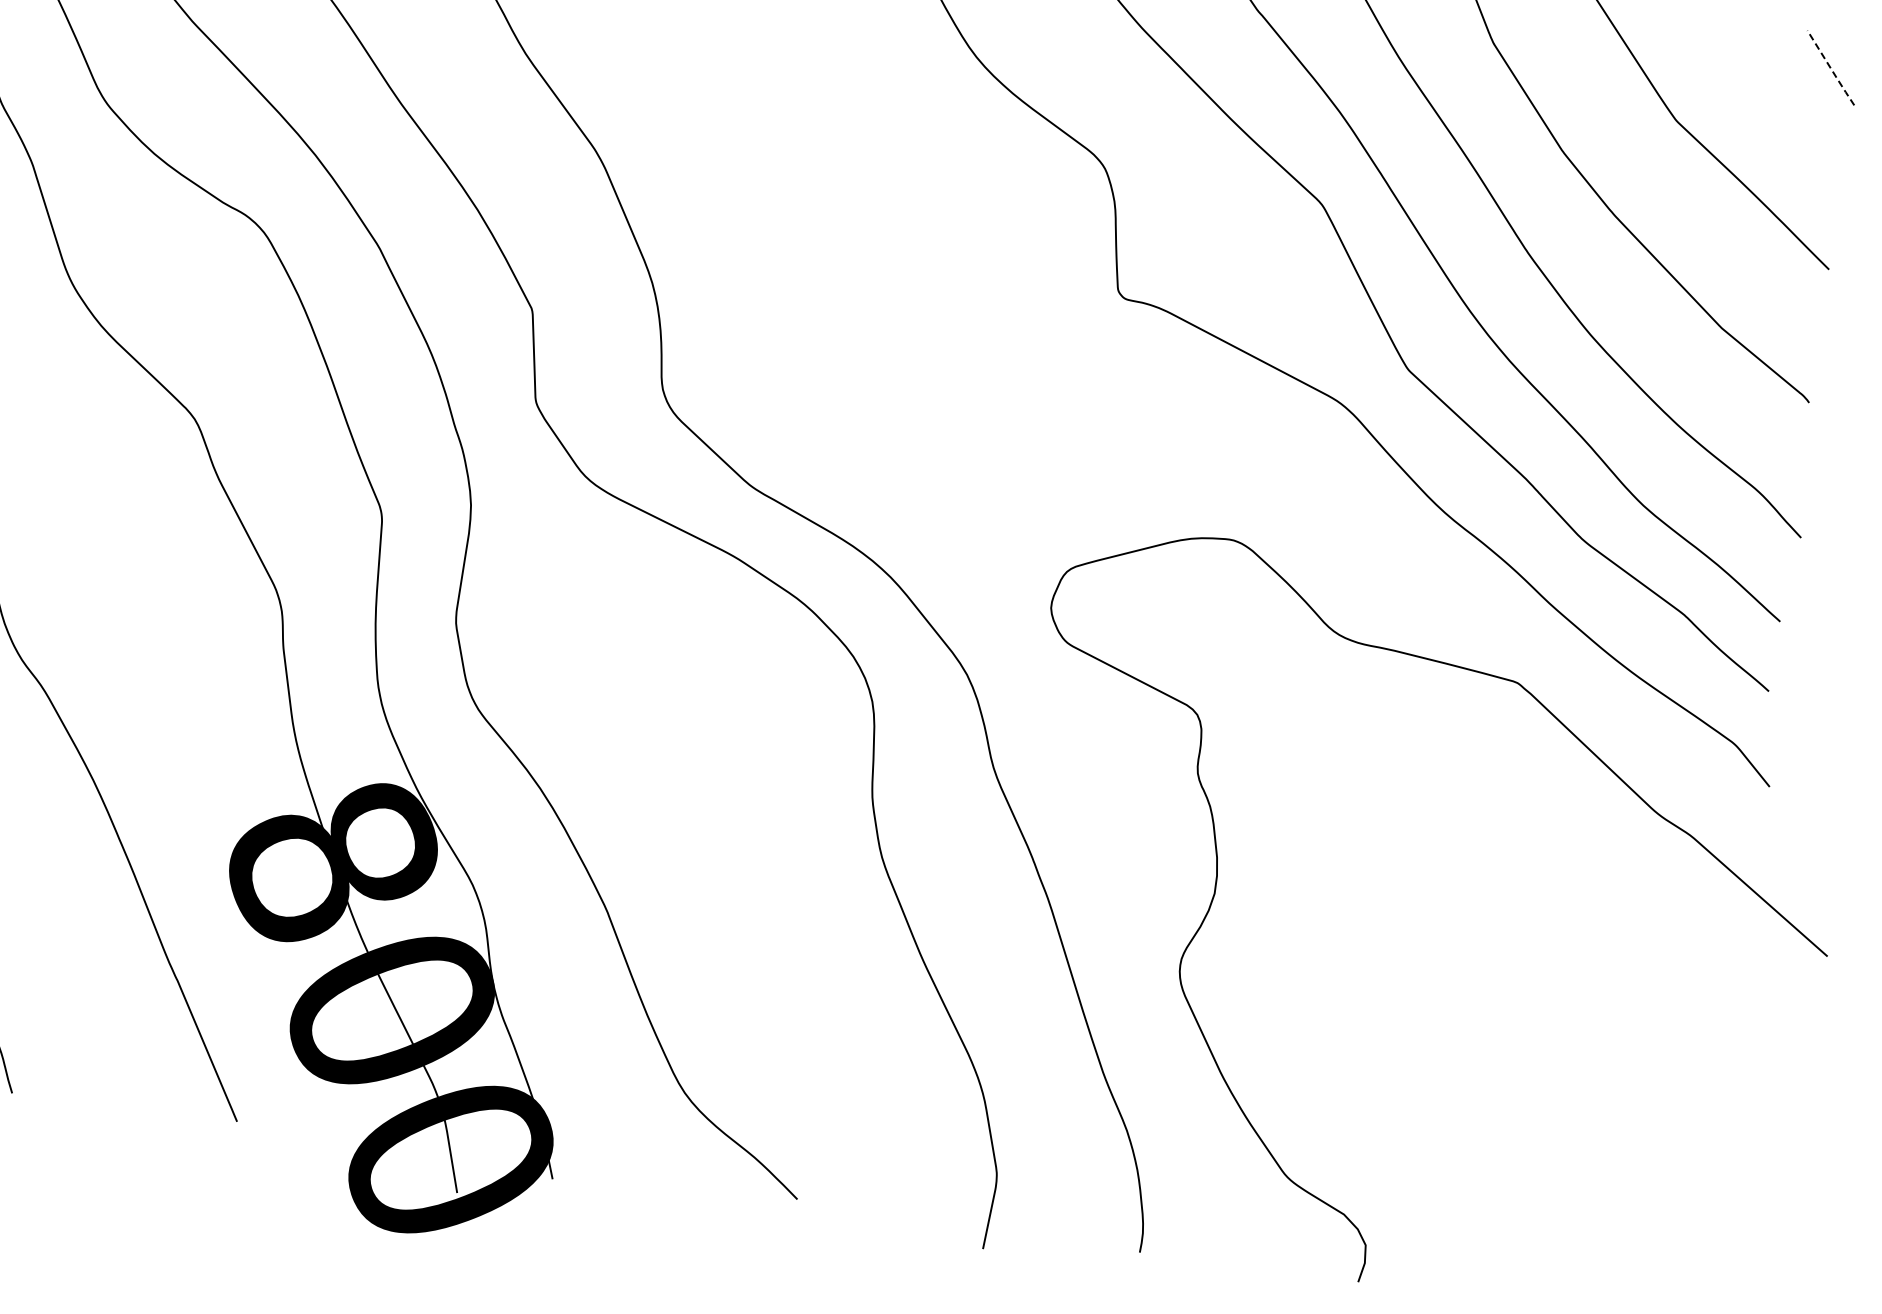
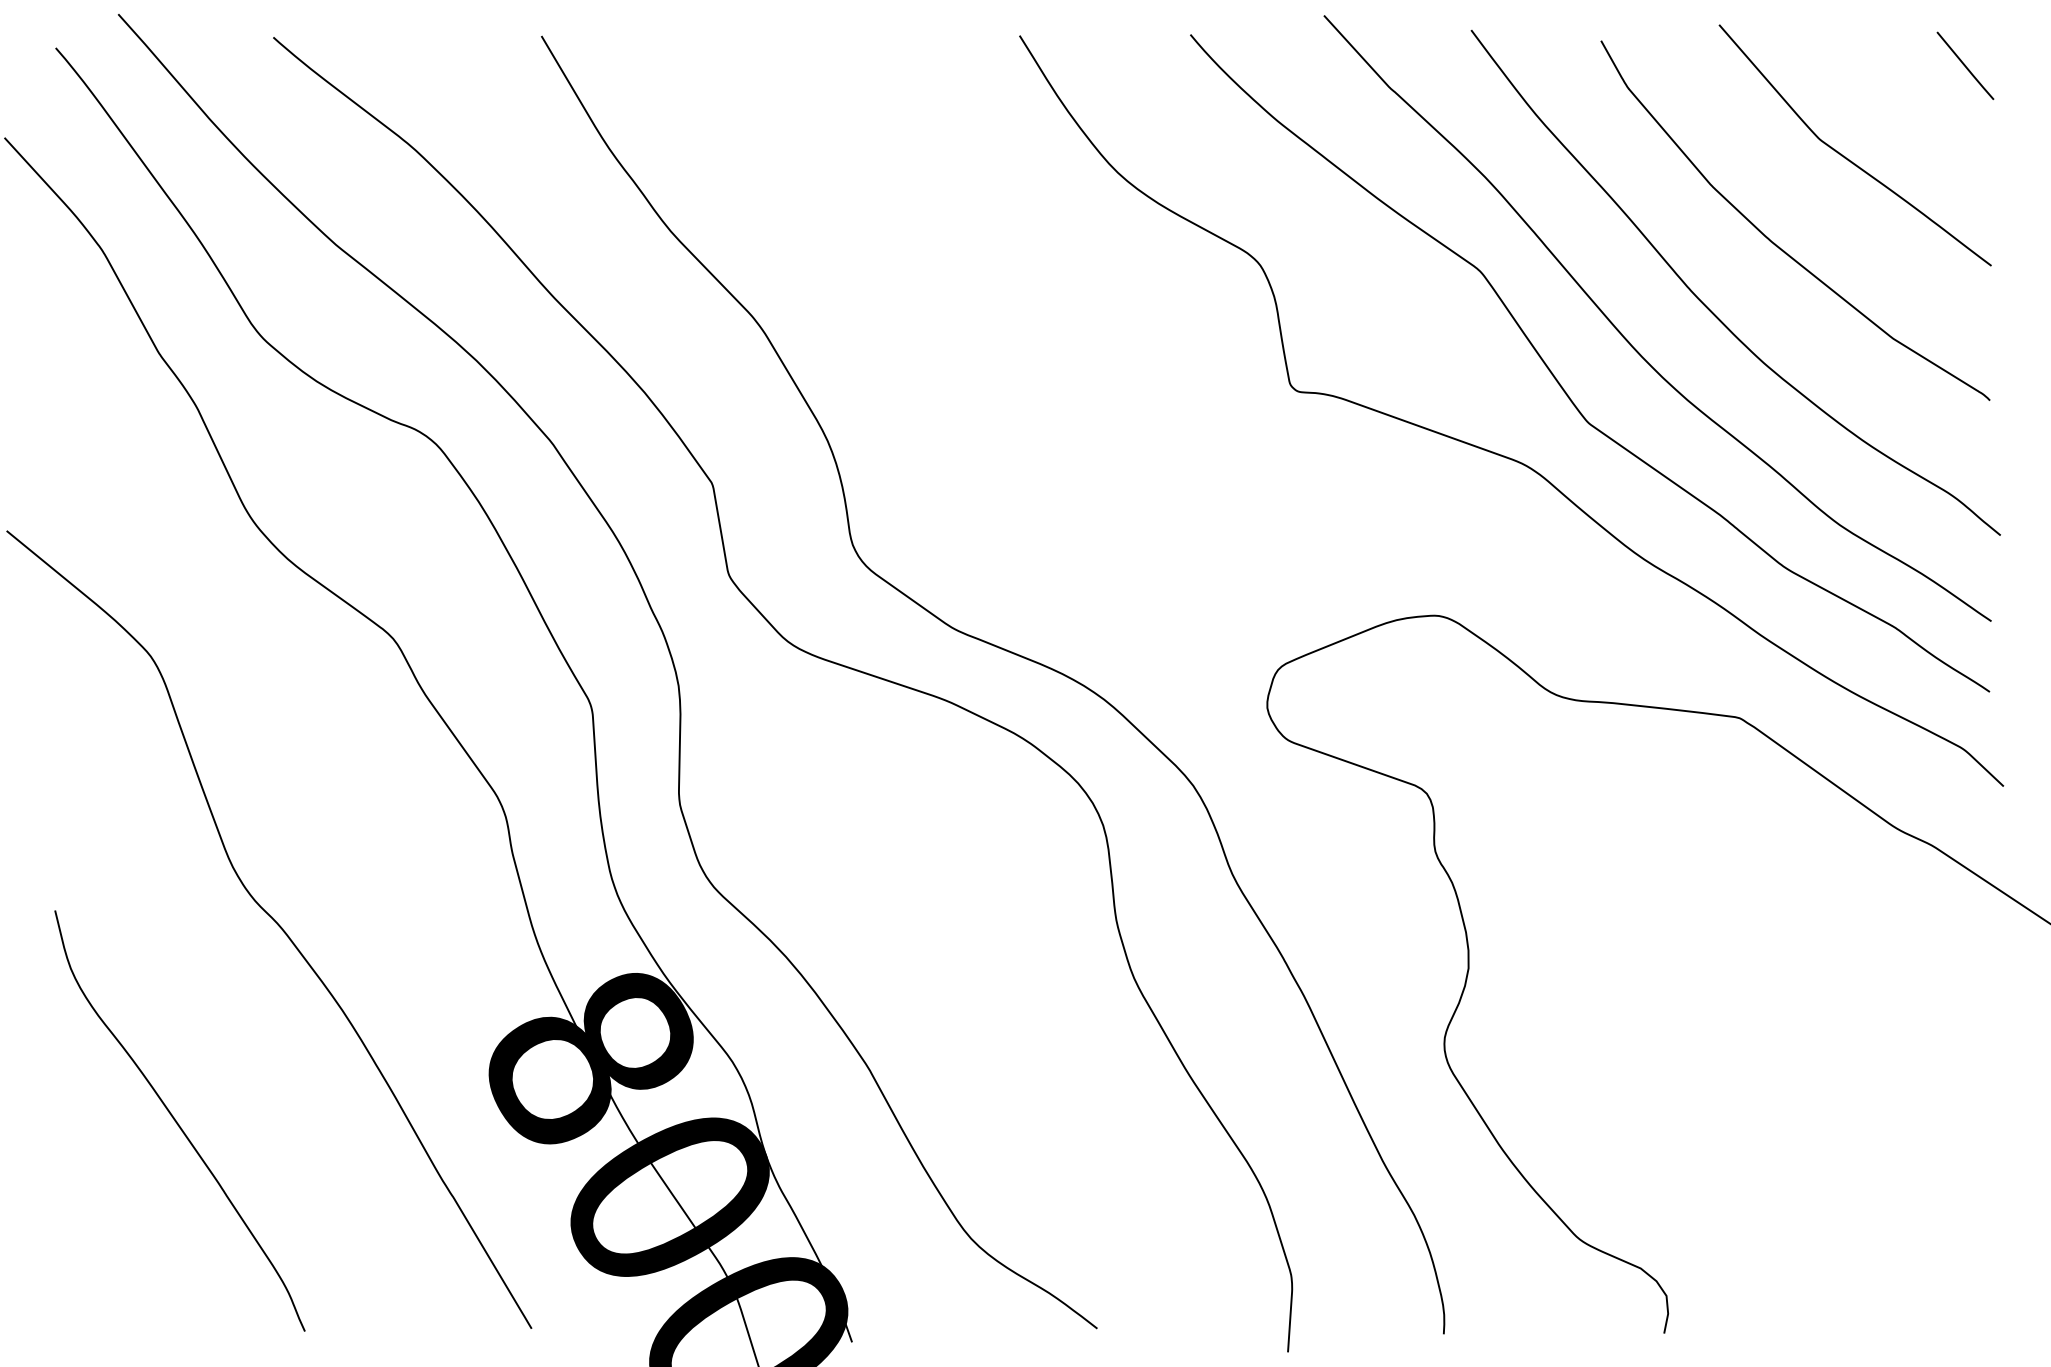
line: (1830, 68) -> (1965, 66), dashed -> solid

